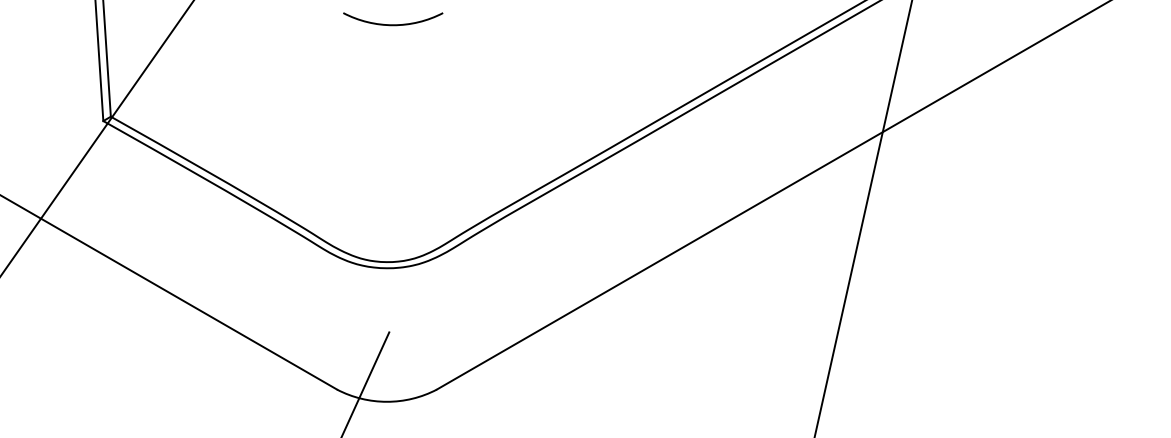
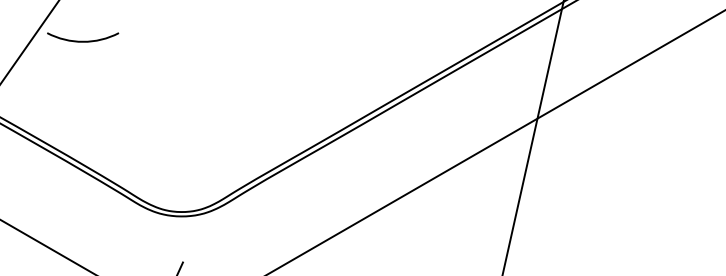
arc: (393, 24) -> (83, 41), moved

